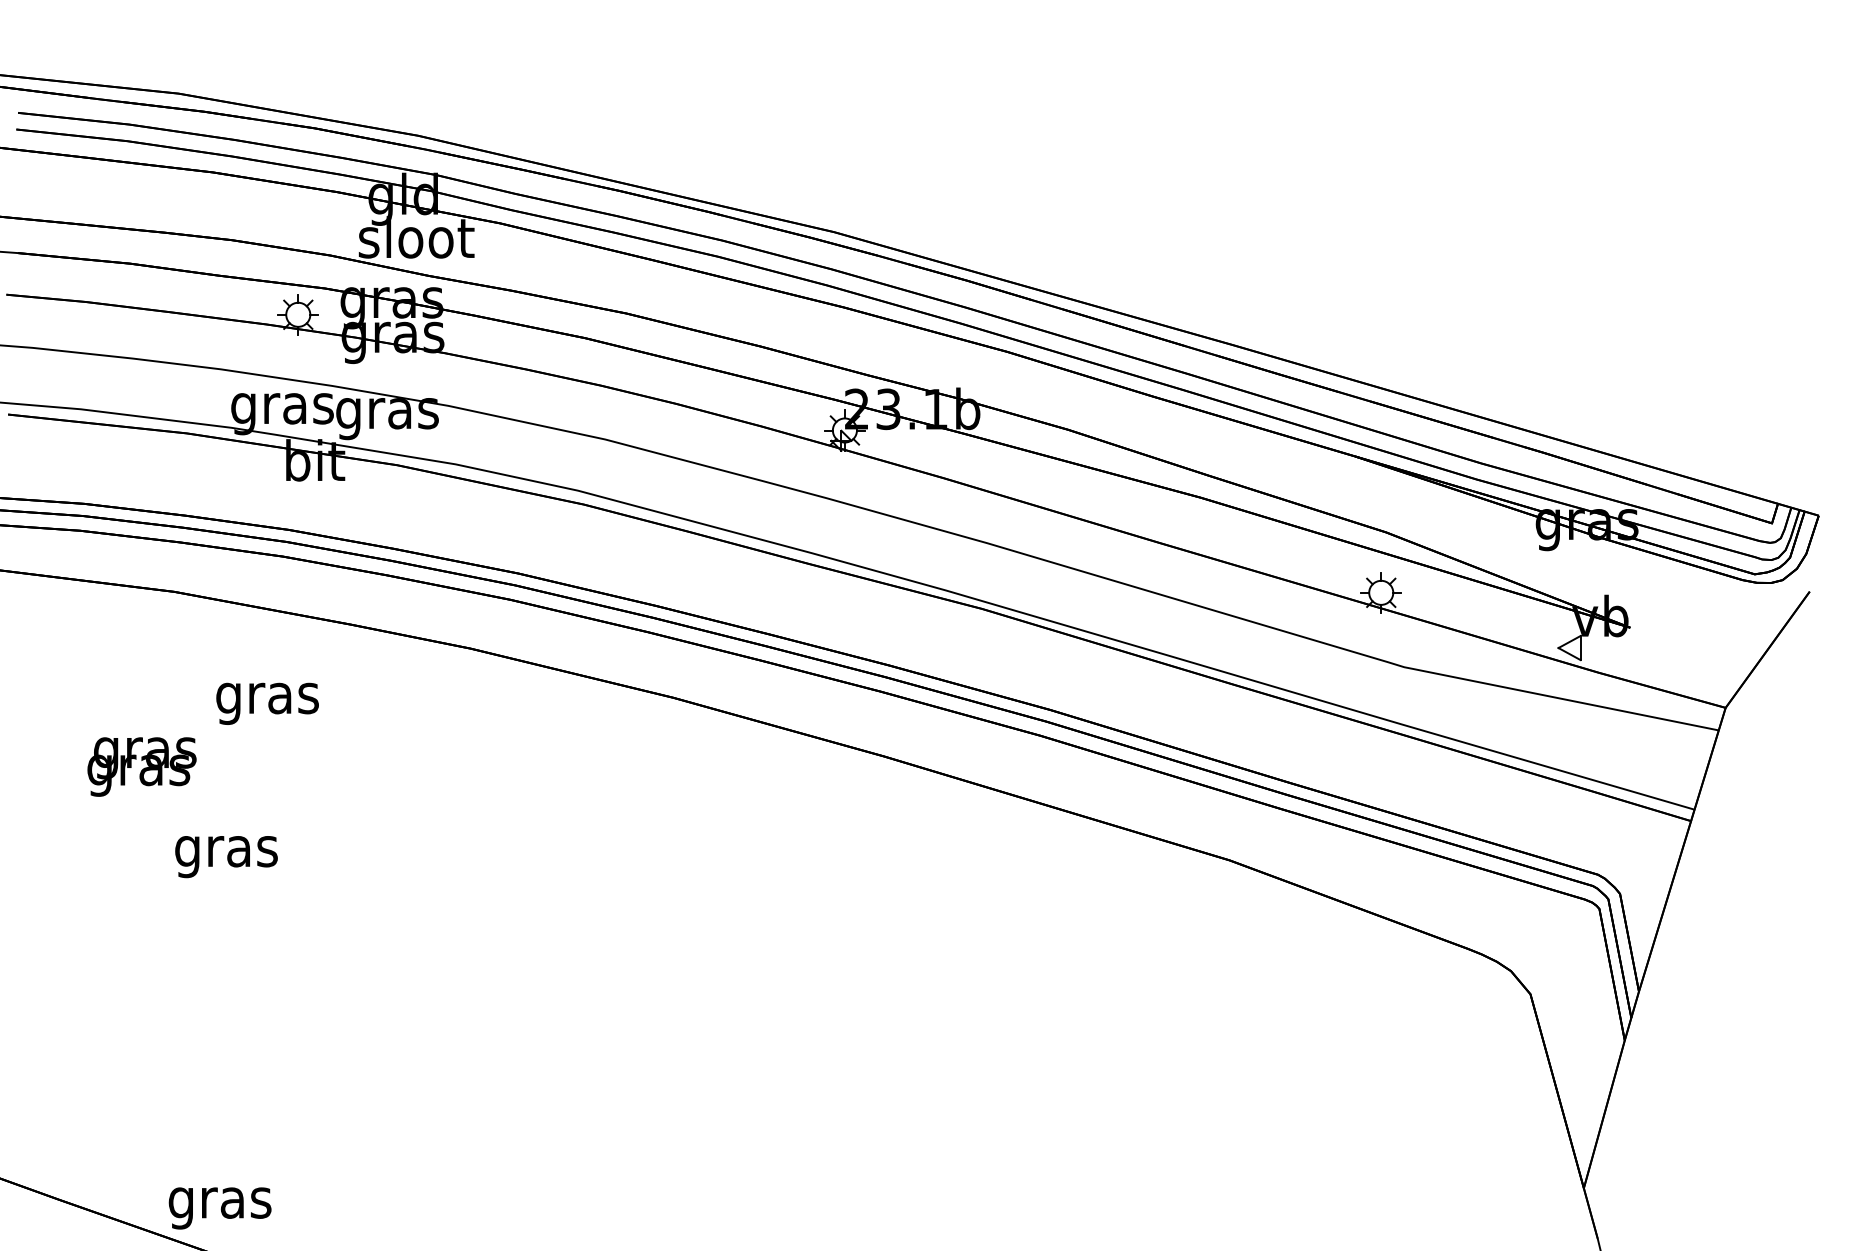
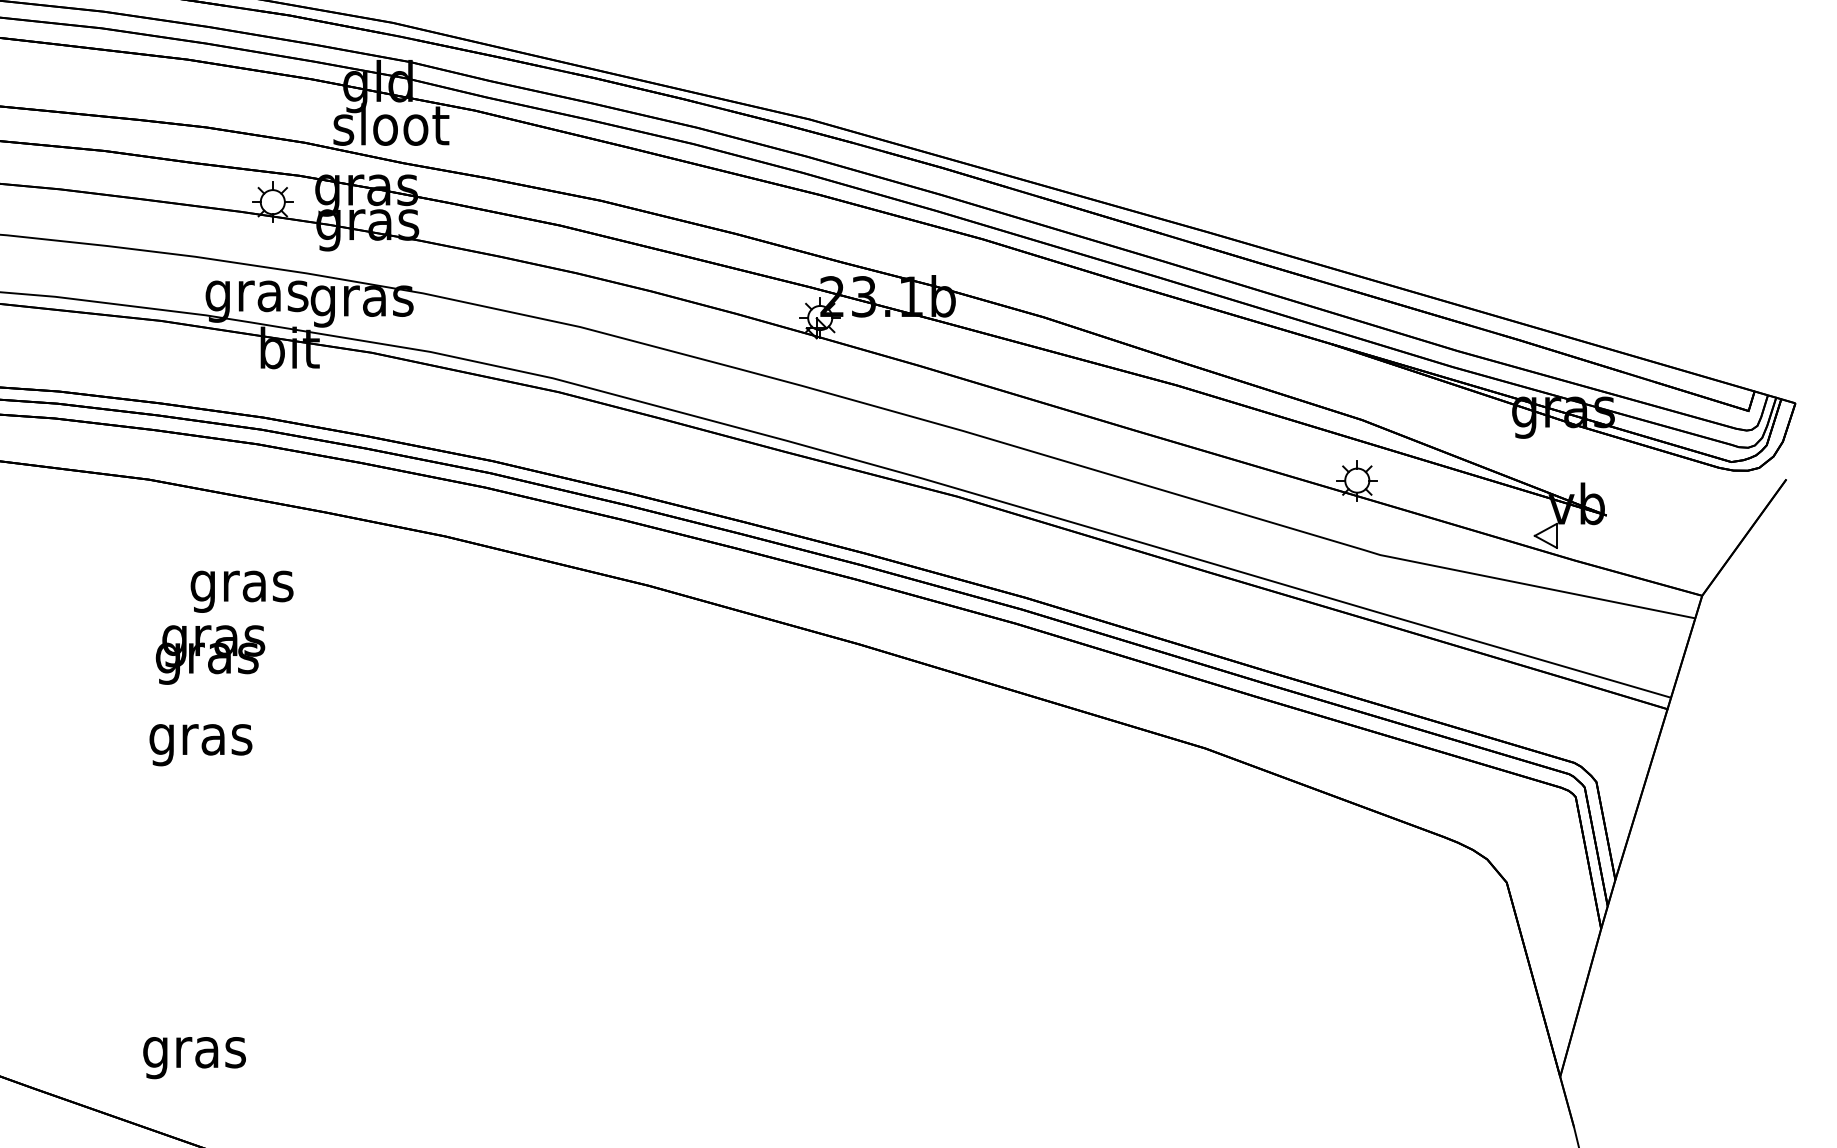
text: (141, 766) -> (209, 654), moved
text: (219, 1208) -> (193, 1058), moved

